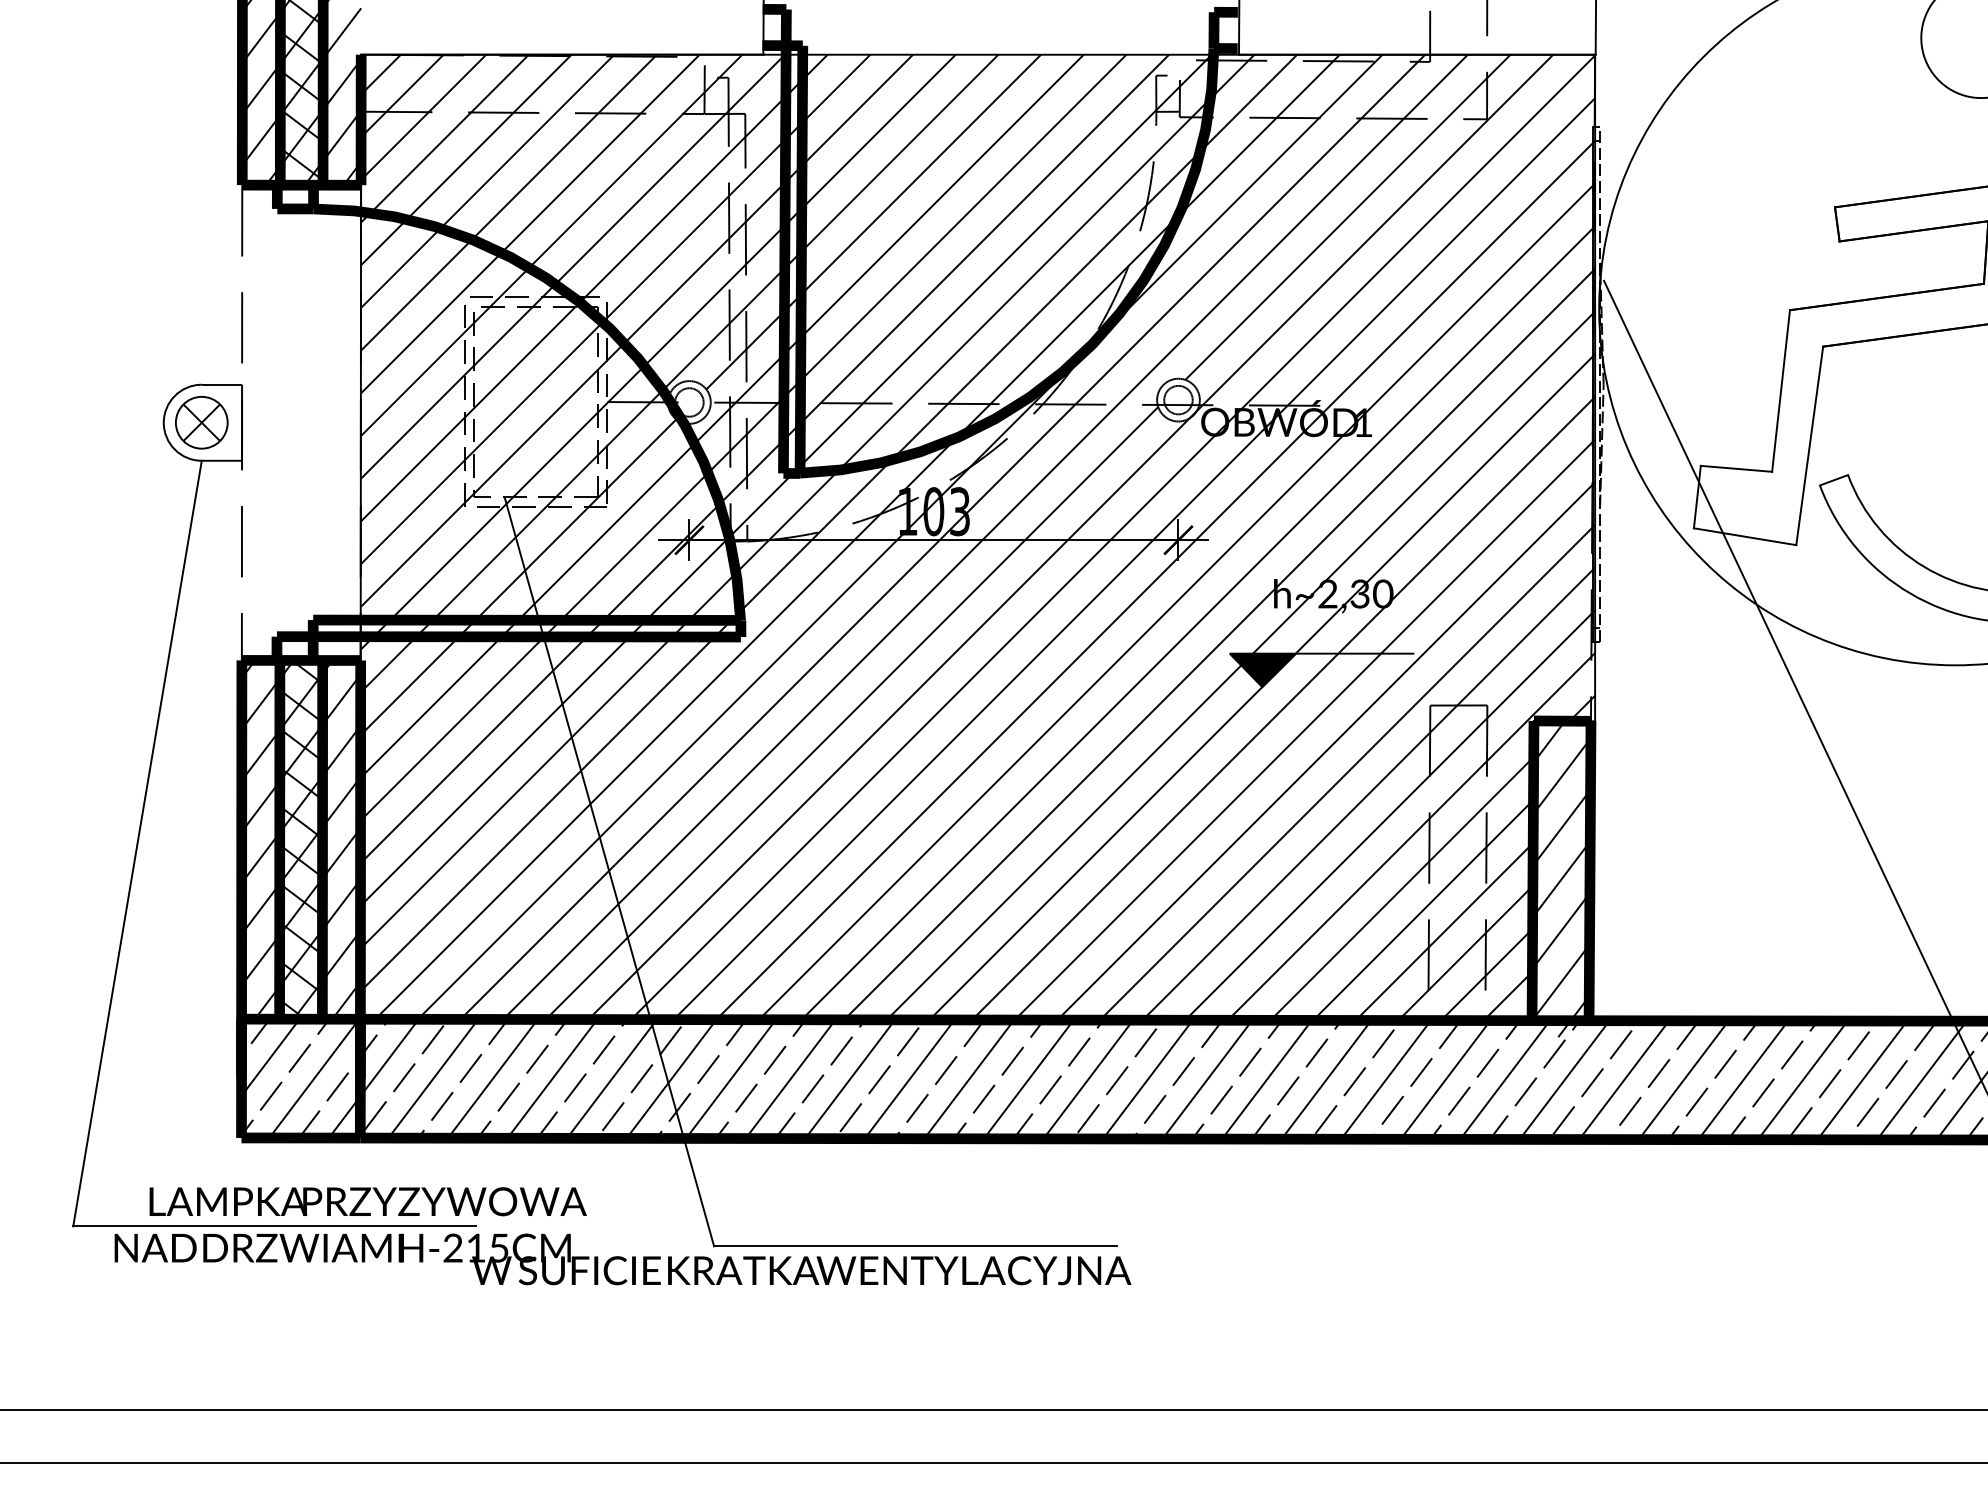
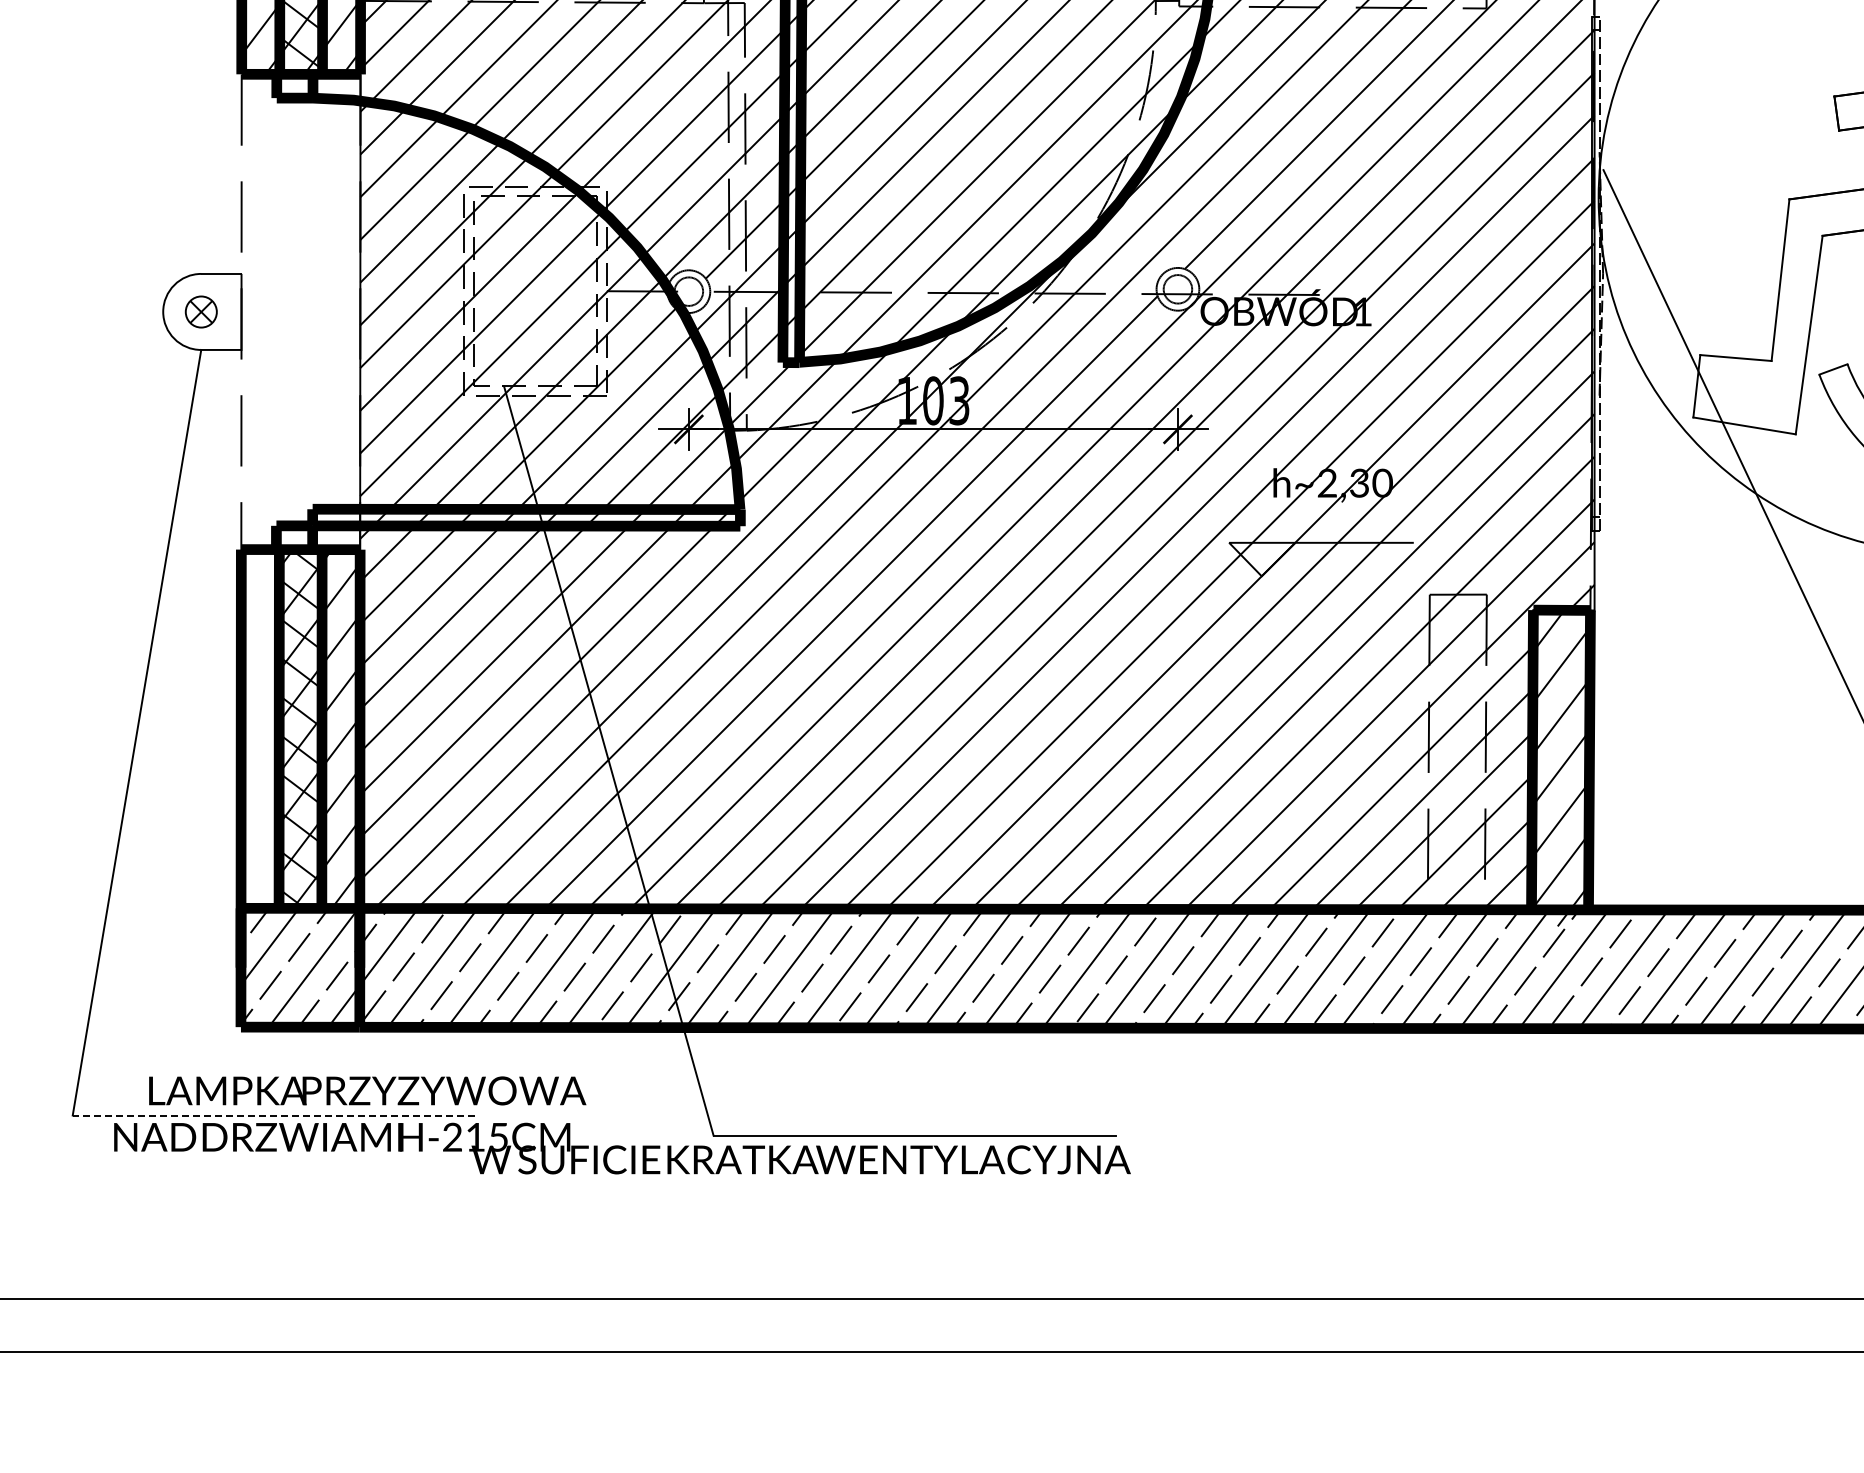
part: (201, 422) -> (200, 311), size x0.6
fill: (1262, 670) -> (1261, 559), removed
hatch: (260, 839) -> (259, 728), removed
line: (274, 1226) -> (273, 1115), solid -> dashed

